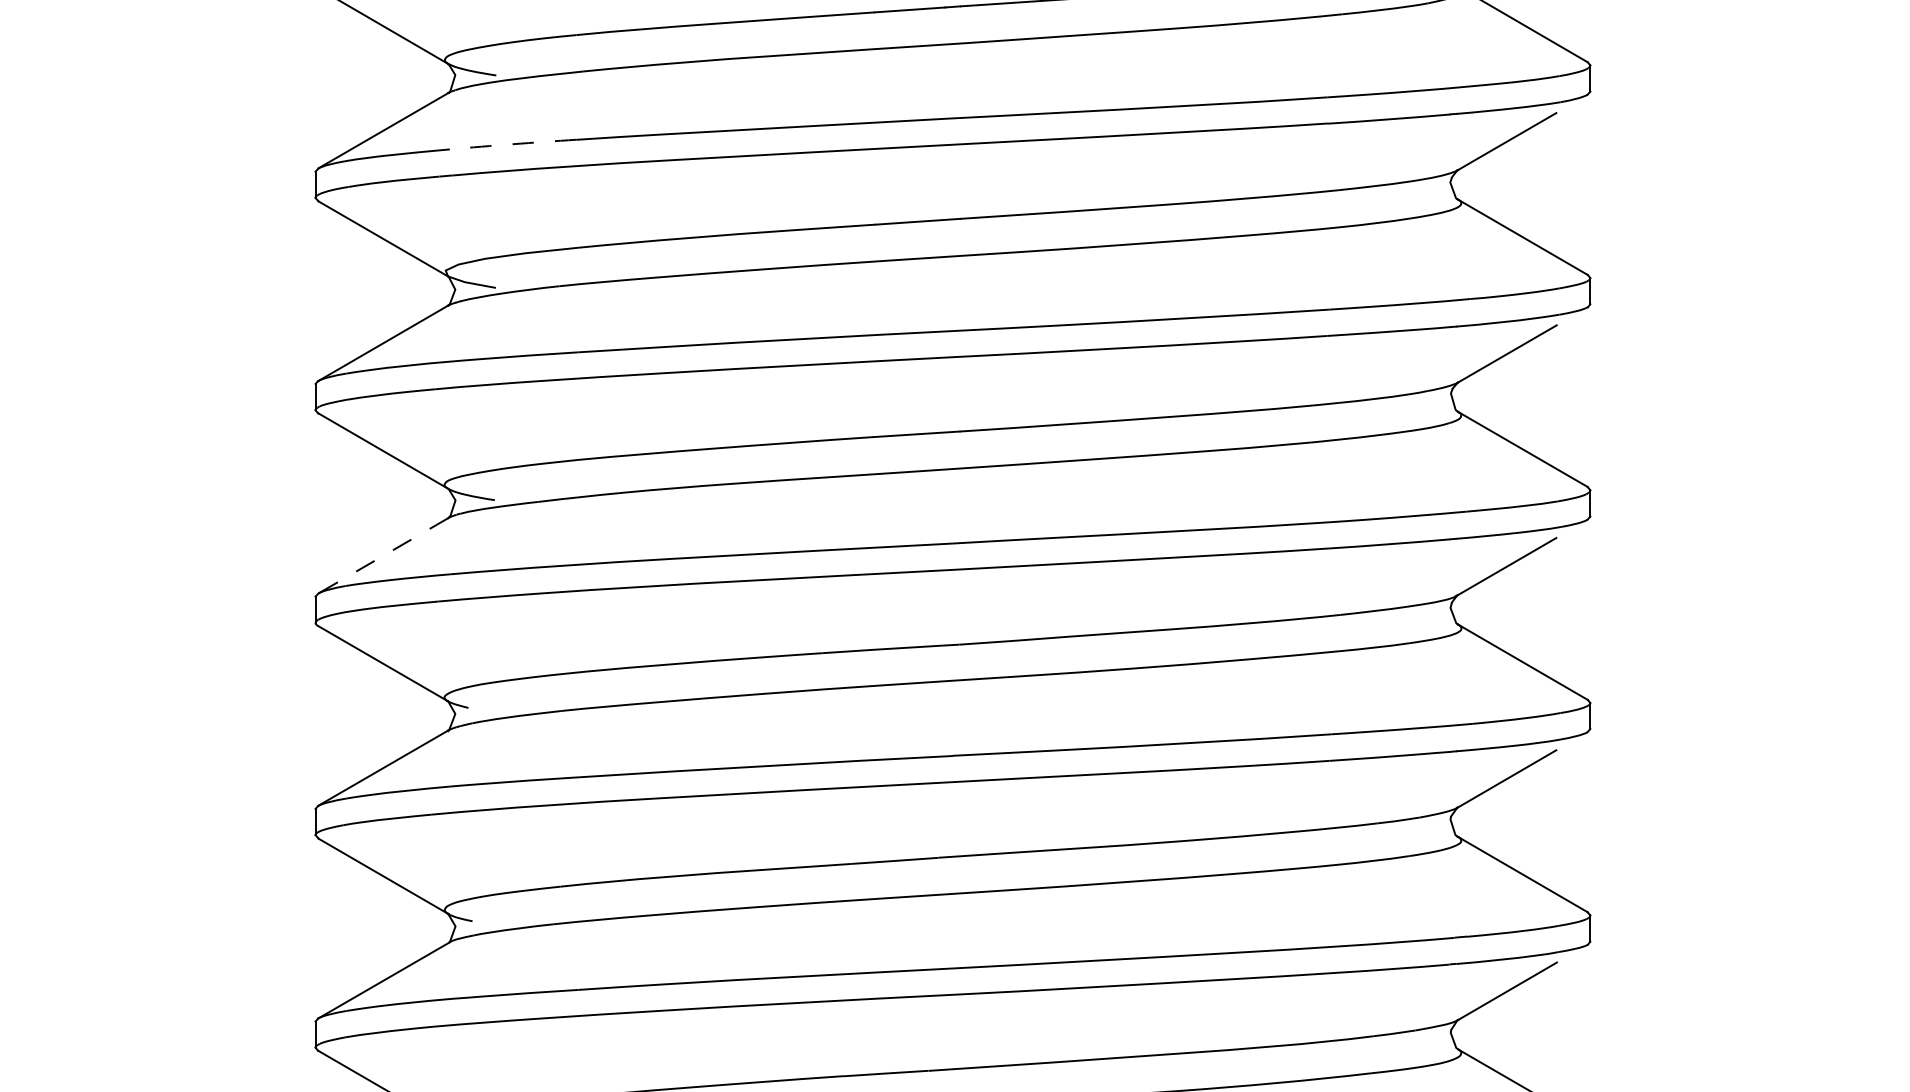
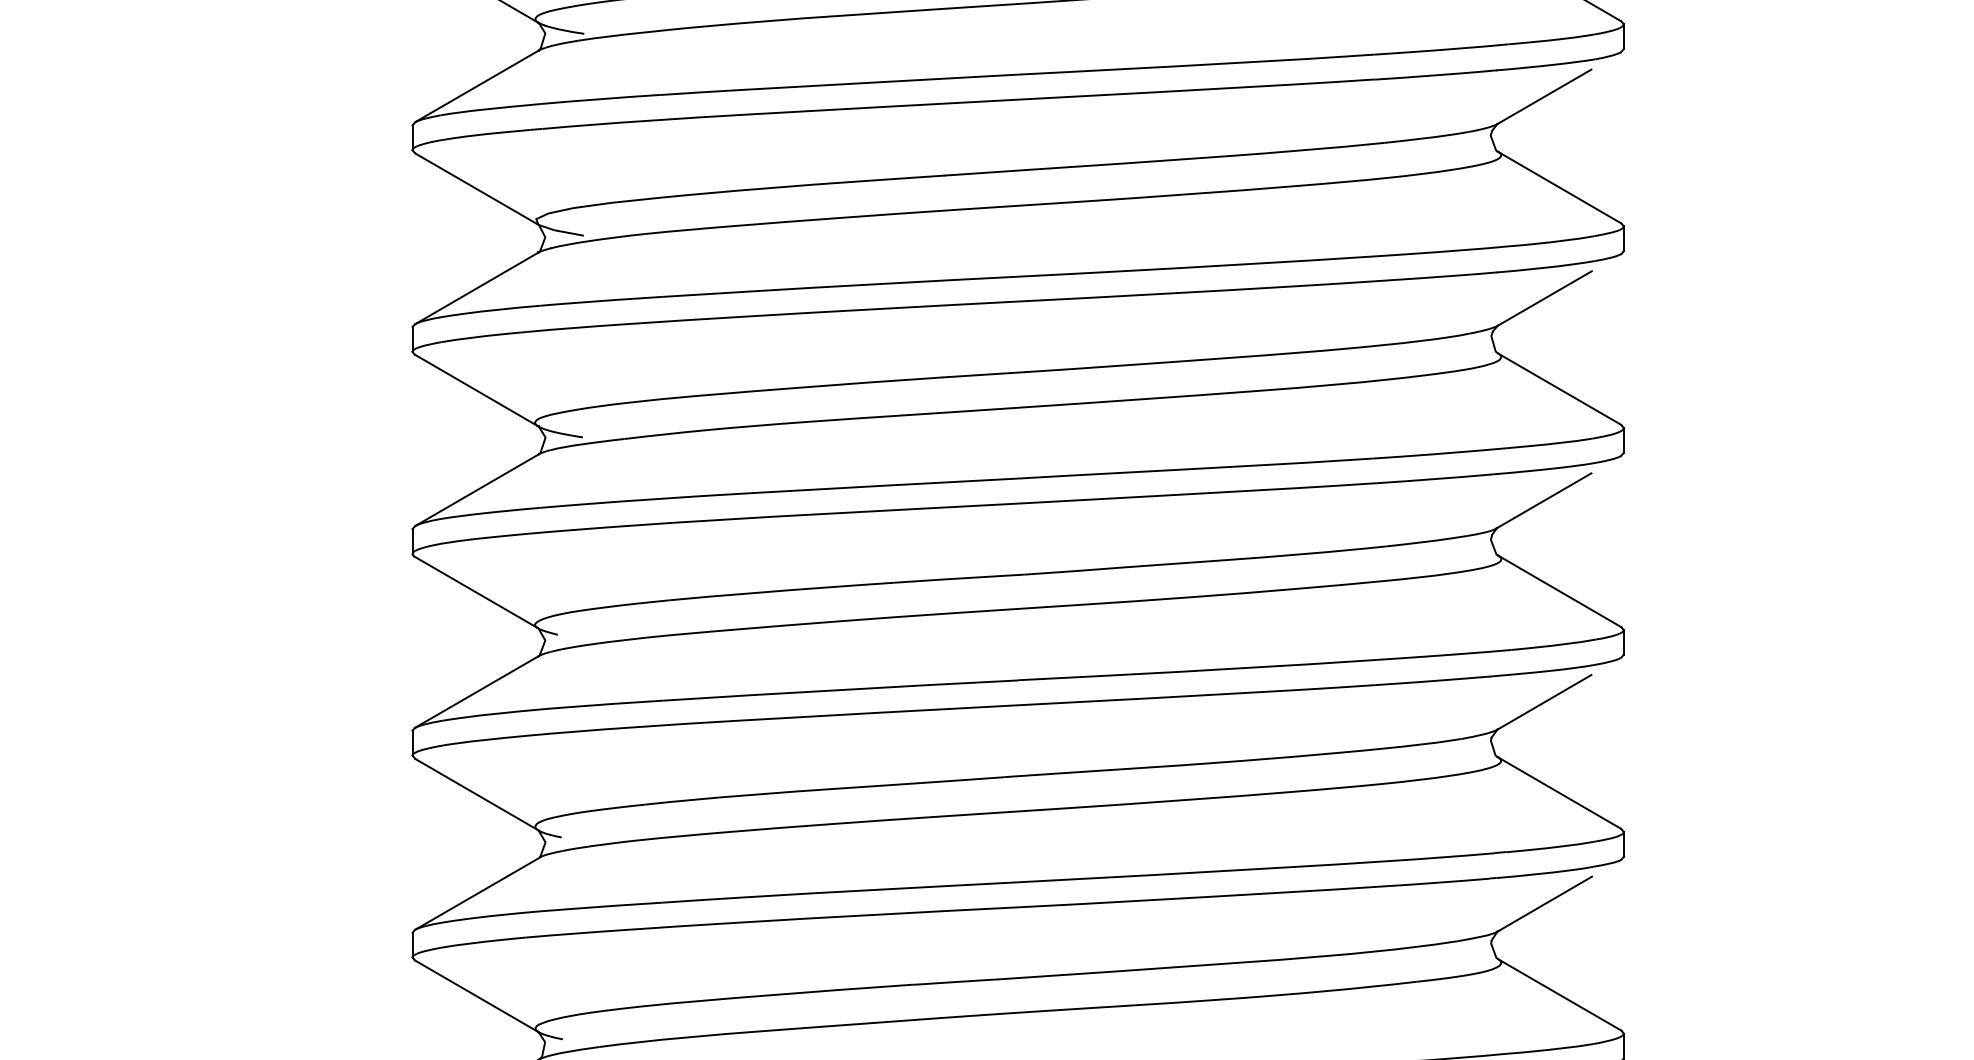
arc: (513, 144) -> (600, 99), dashed -> solid
line: (382, 556) -> (476, 490), dashed -> solid

